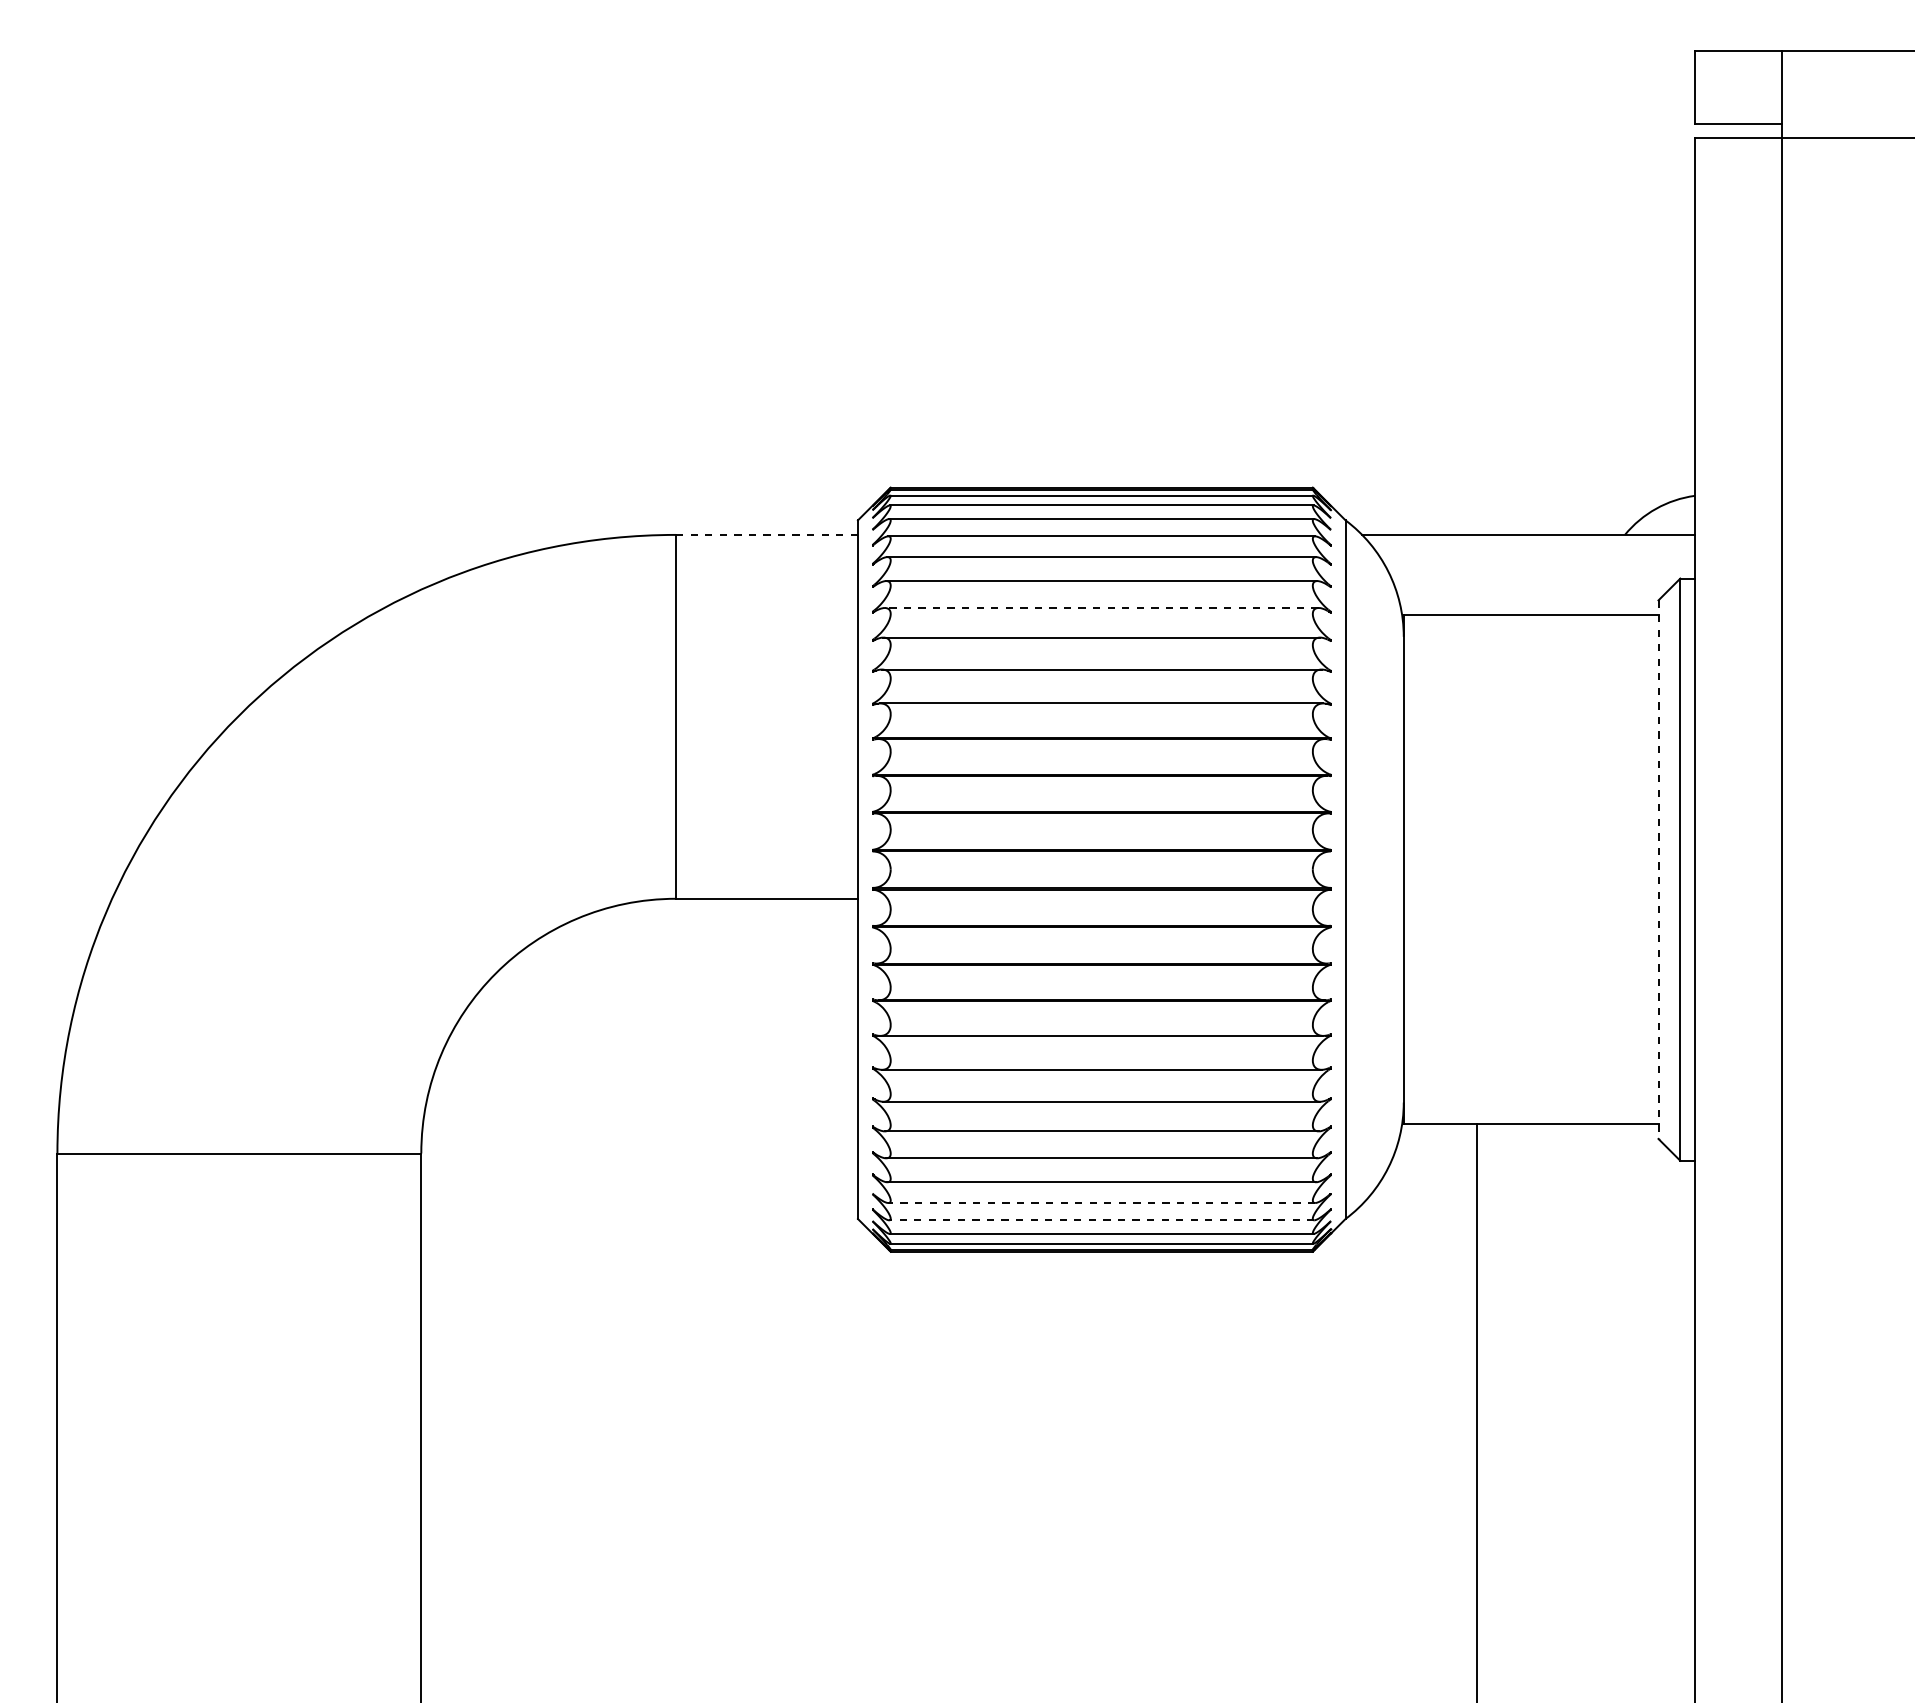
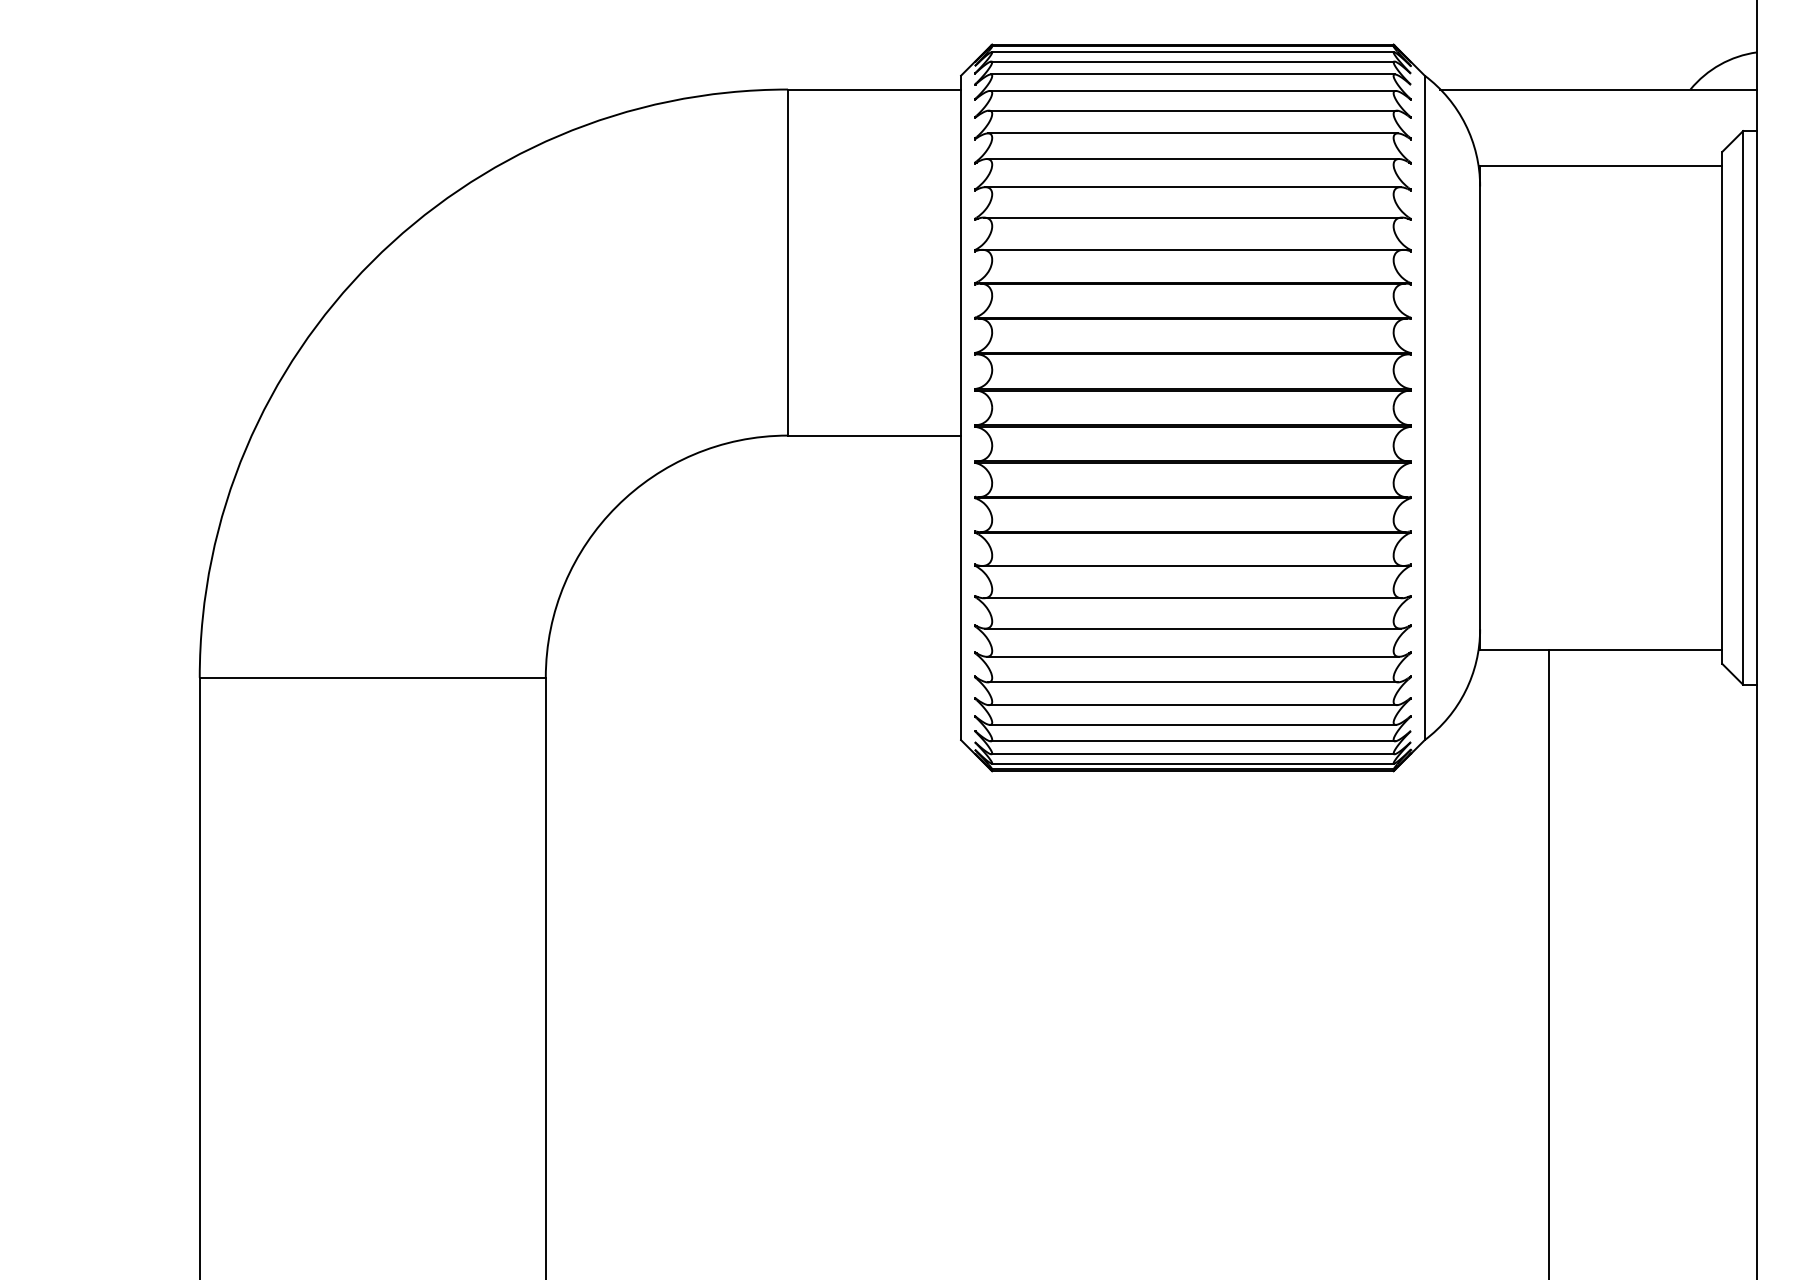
line: (766, 534) -> (874, 89), dashed -> solid
line: (1101, 607) -> (1192, 158), dashed -> solid
line: (1658, 870) -> (1722, 408), dashed -> solid
line: (1101, 1203) -> (1192, 725), dashed -> solid
line: (1101, 1220) -> (1192, 741), dashed -> solid

